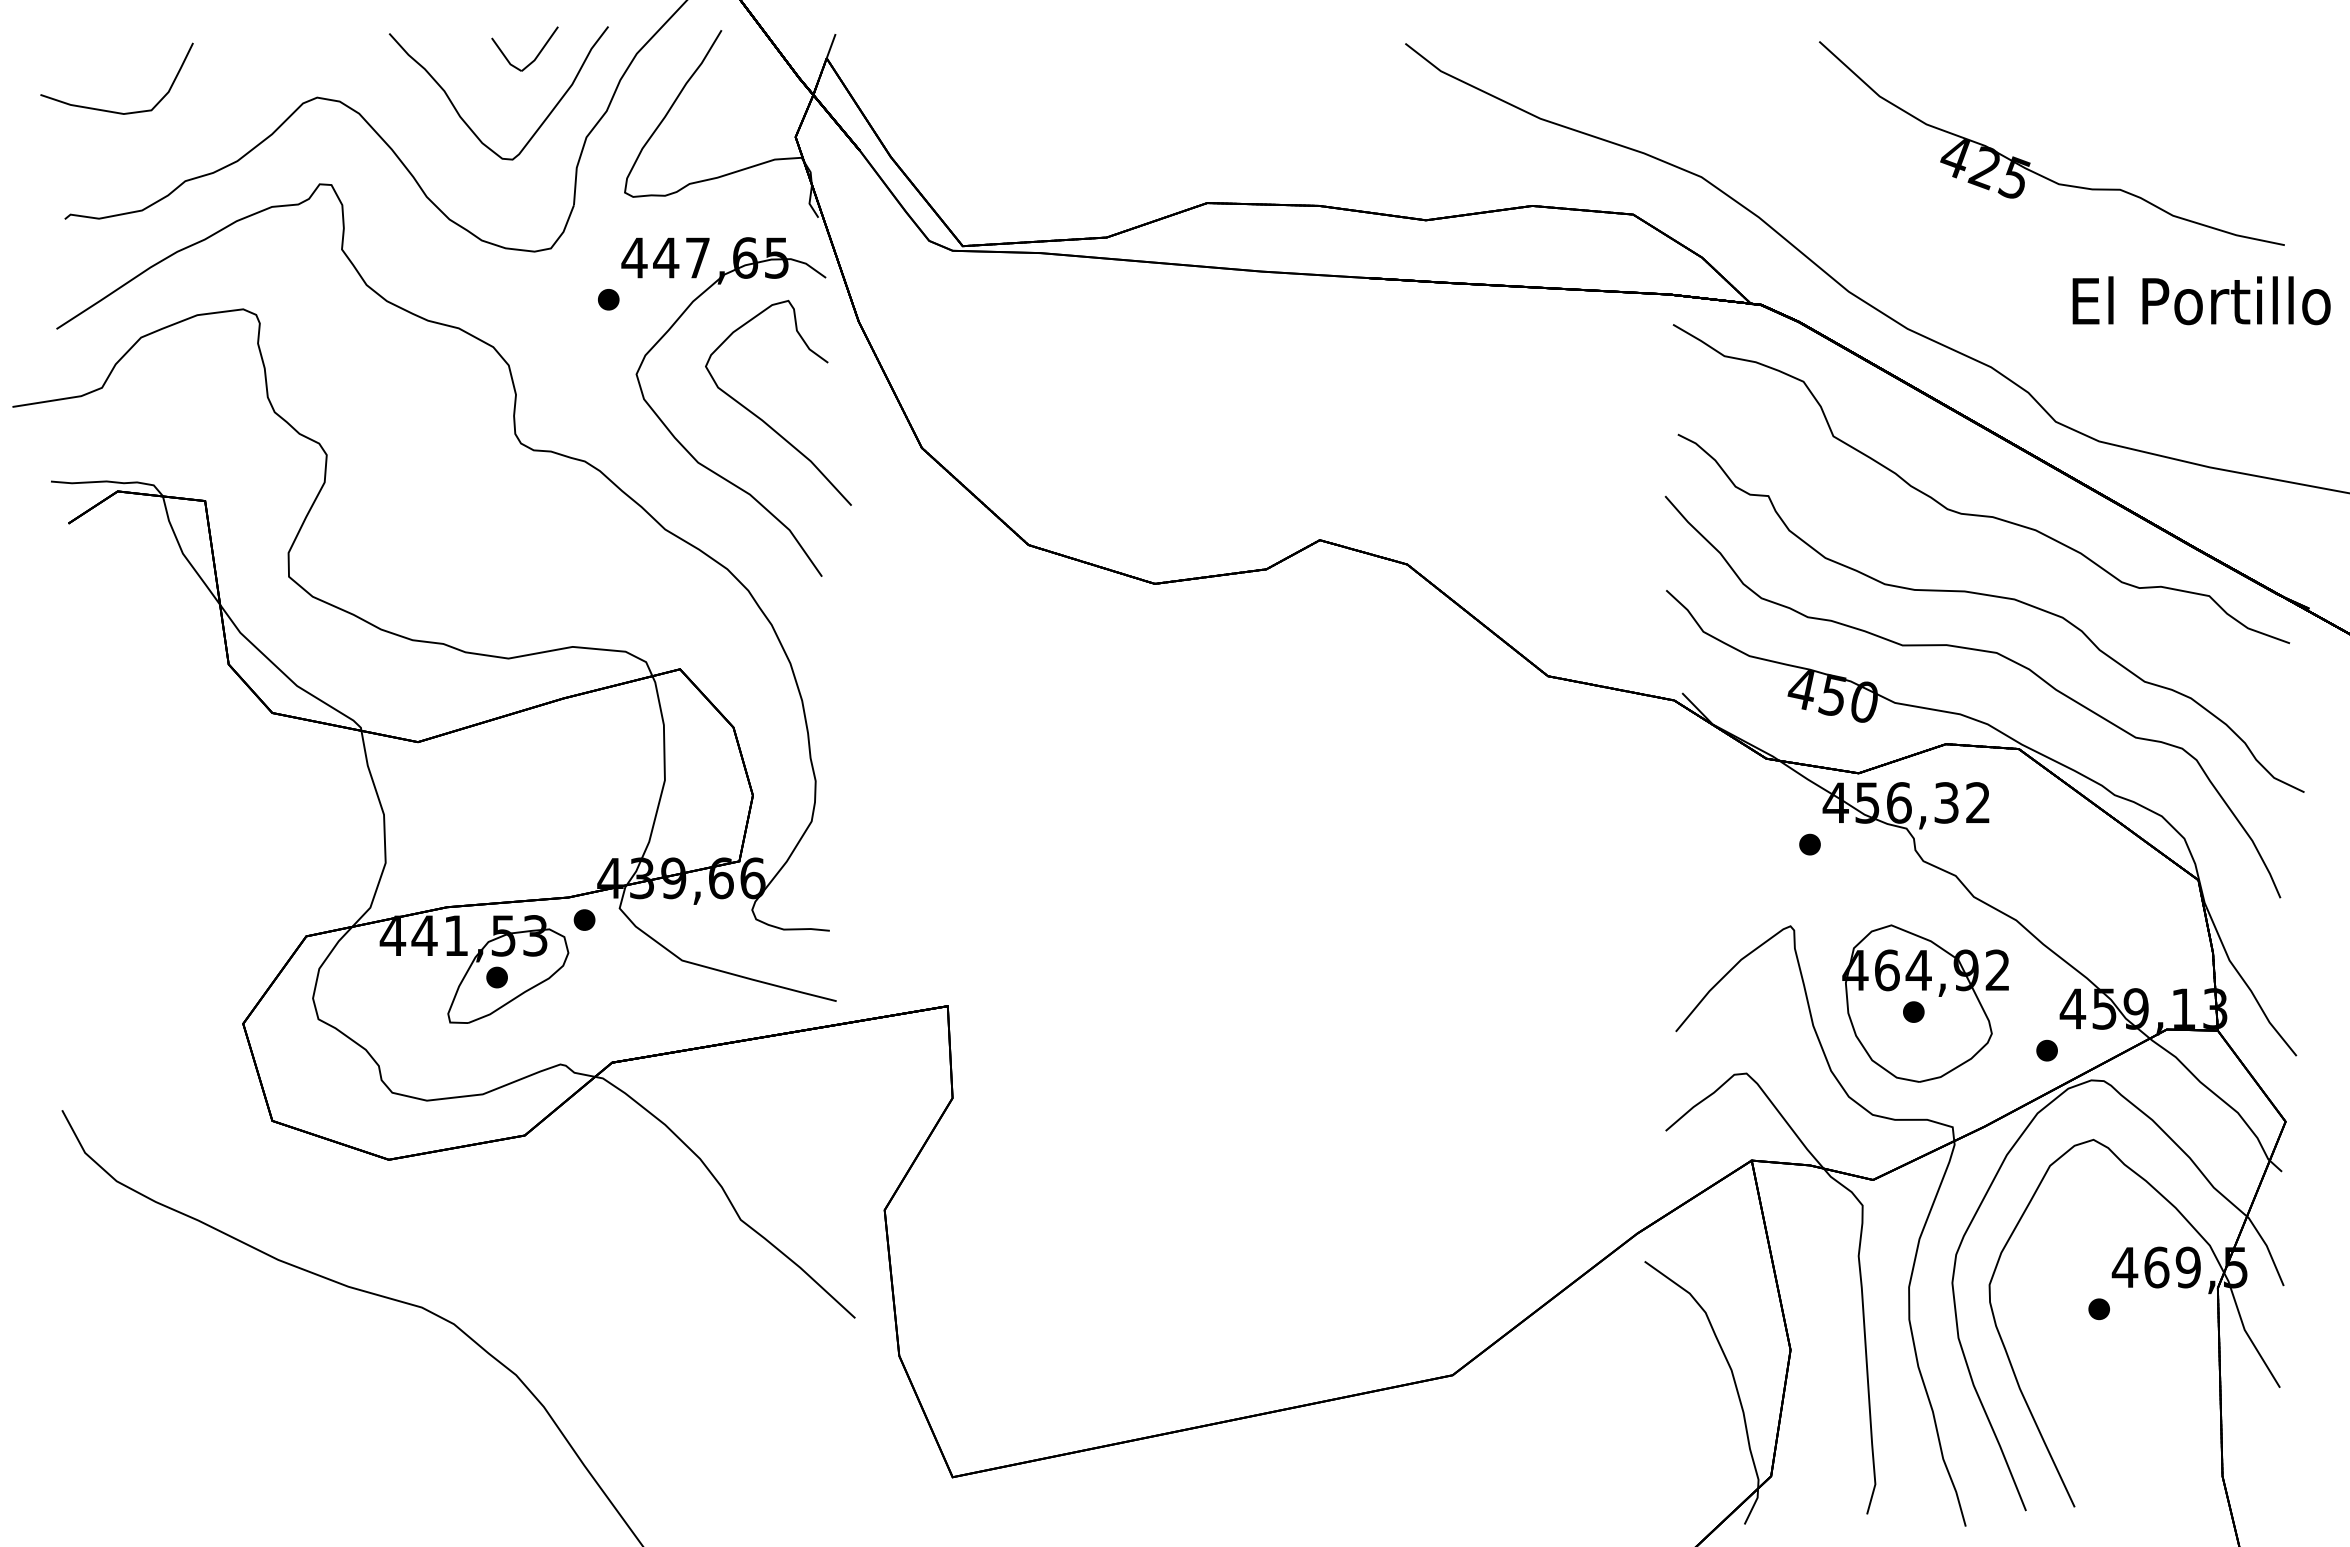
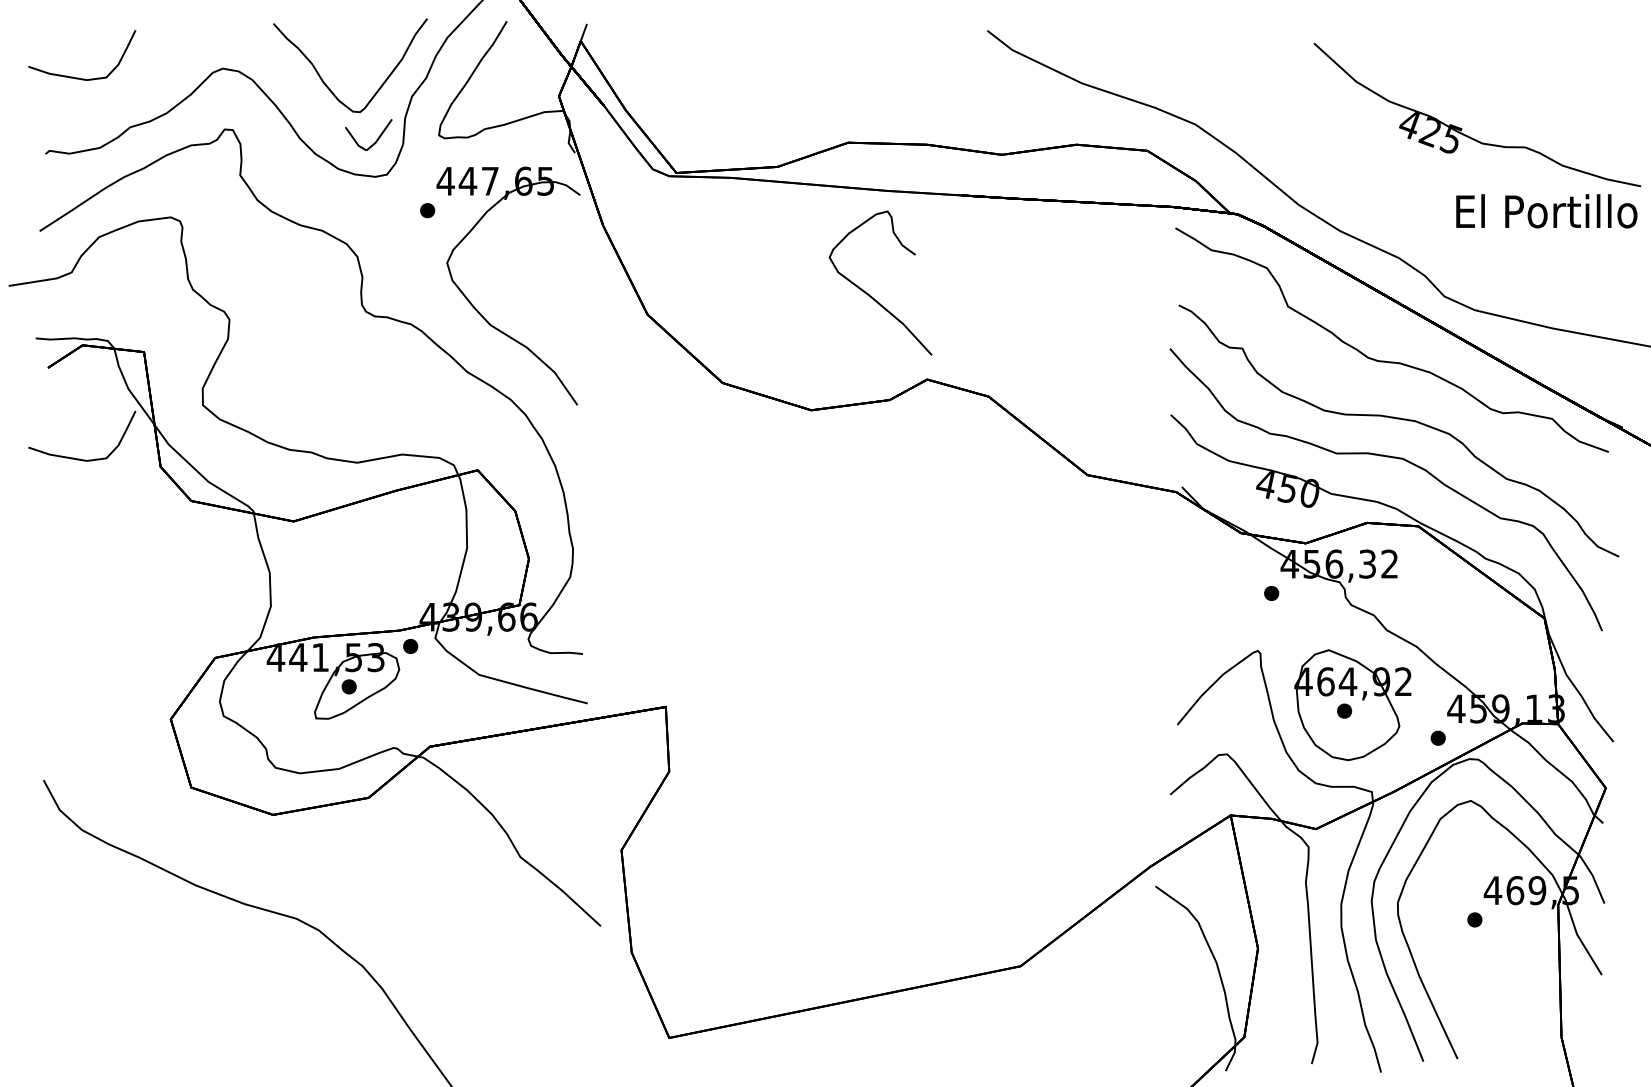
part: (536, 55) -> (376, 139), moved
part: (2030, 162) -> (1462, 128), moved
curve: (765, 421) -> (871, 296), moved
curve: (110, 652) -> (77, 458), added

